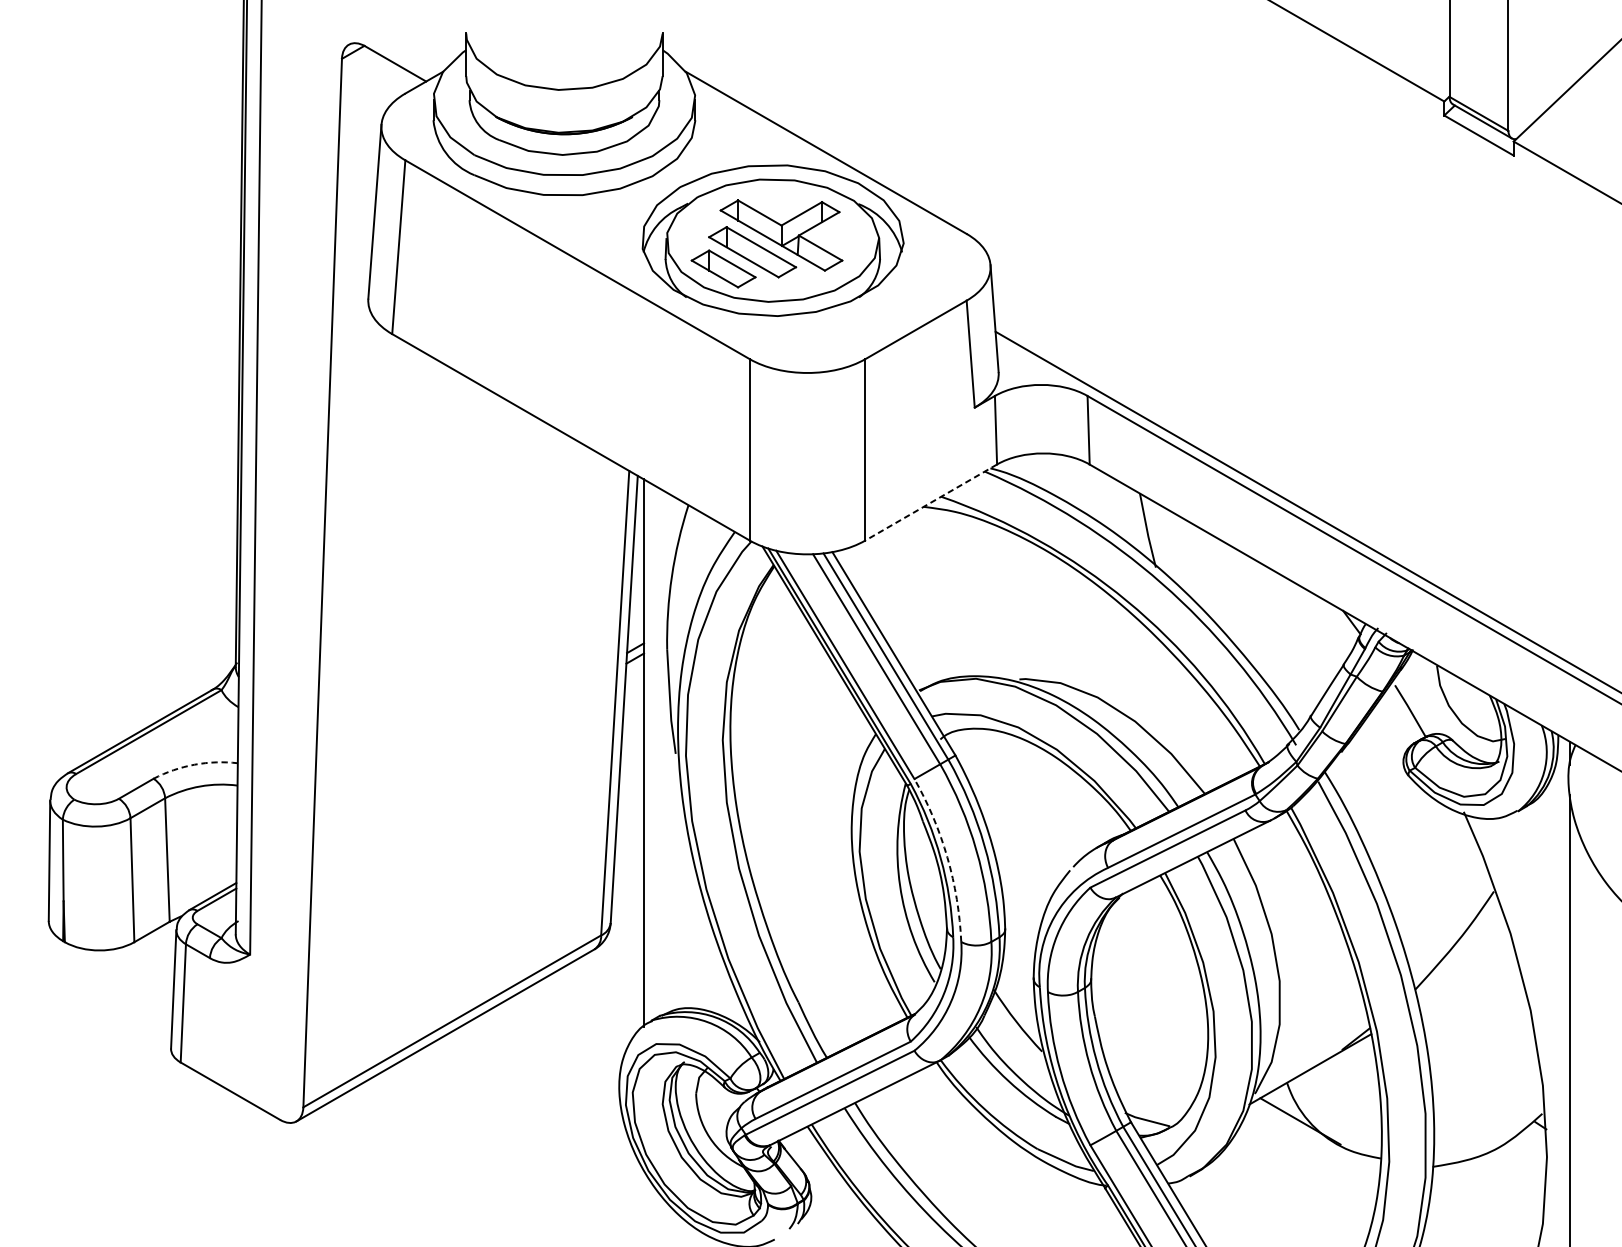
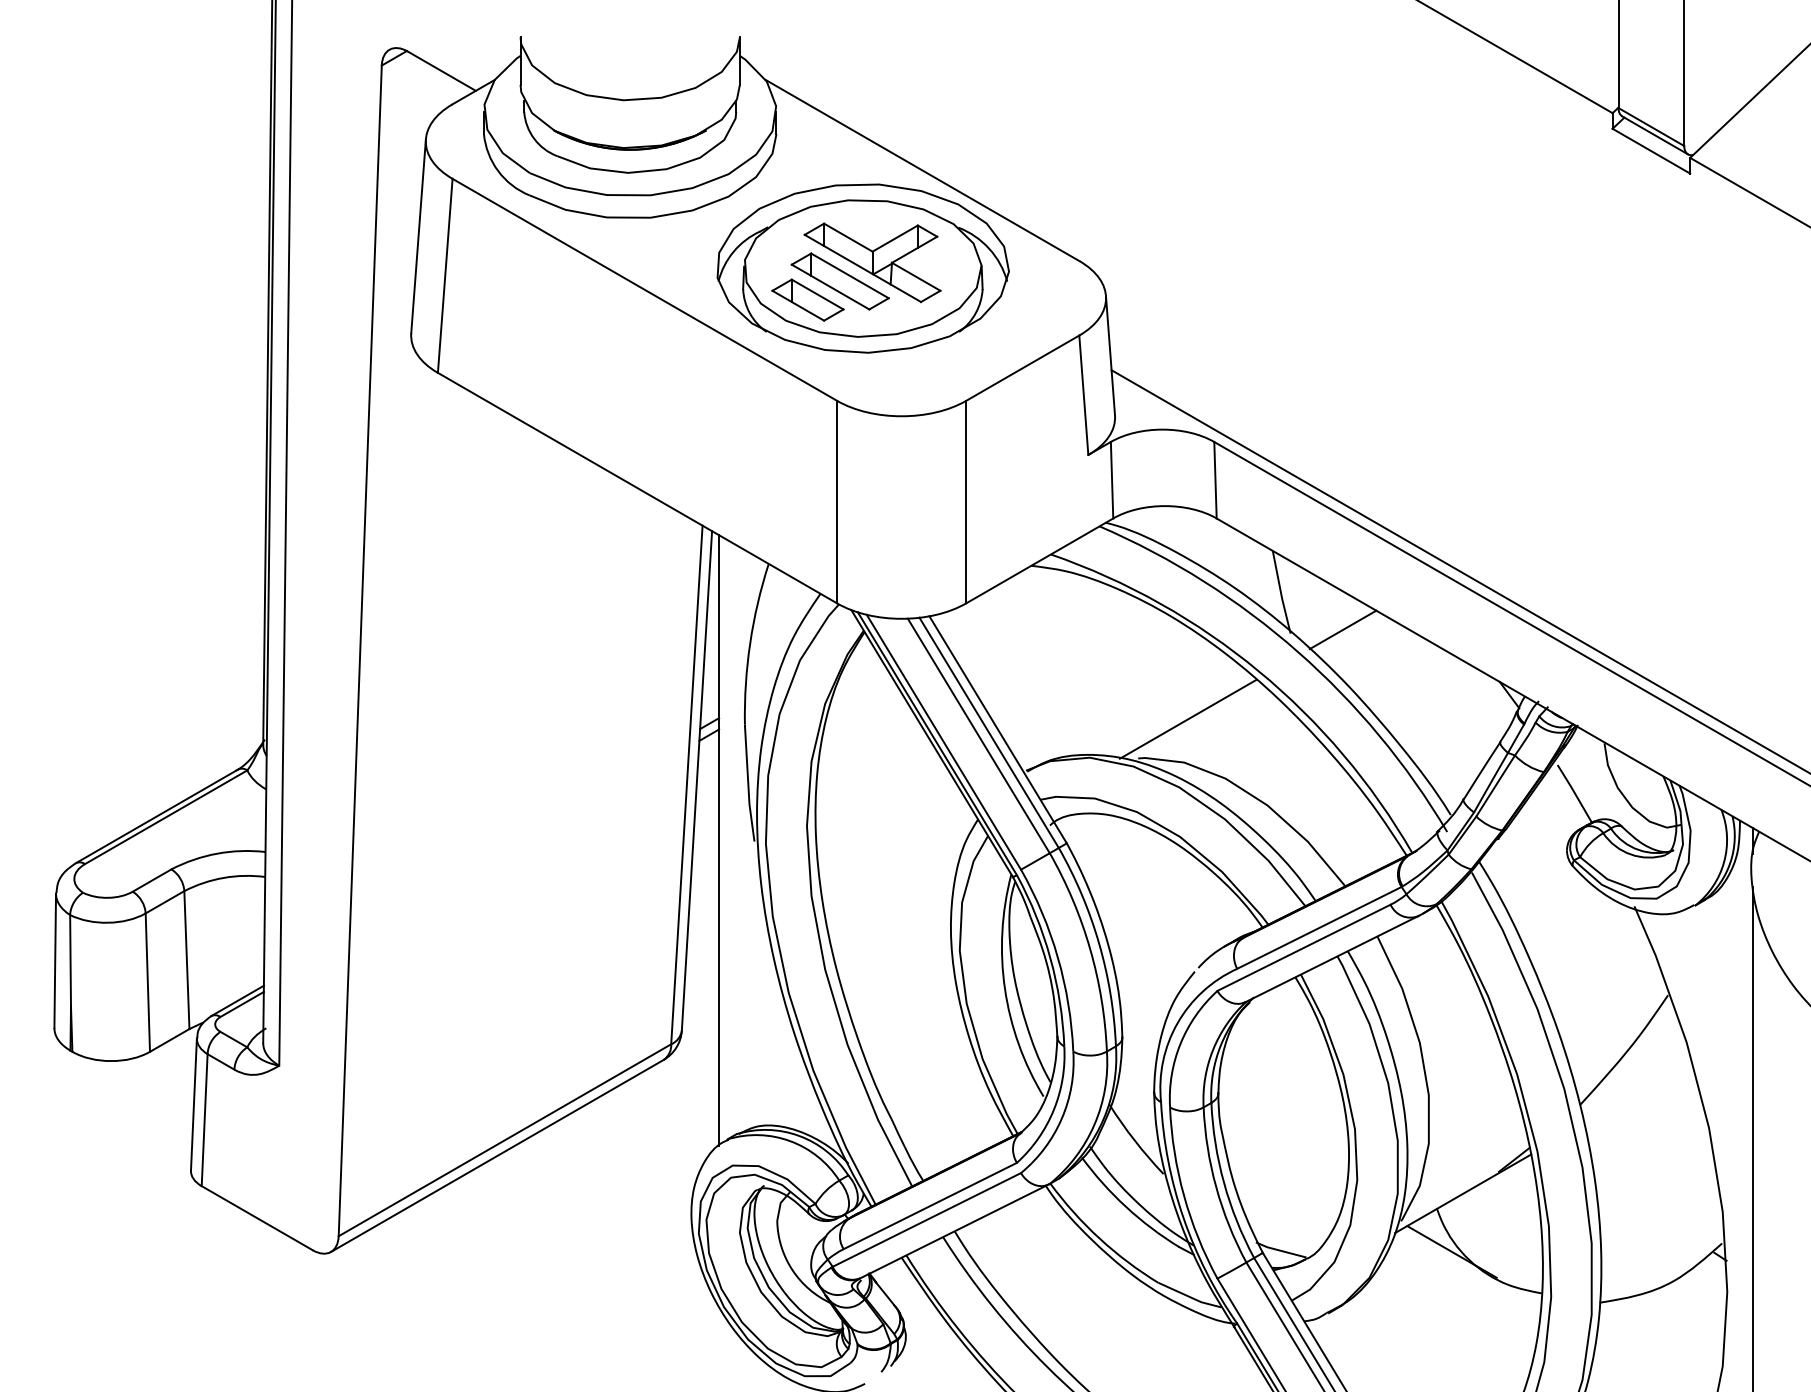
line: (931, 502) -> (1039, 560), dashed -> solid
line: (1202, 563) -> (1342, 629), added
line: (1063, 643) -> (1187, 718), added
arc: (194, 764) -> (217, 853), dashed -> solid
arc: (947, 857) -> (1057, 957), dashed -> solid

